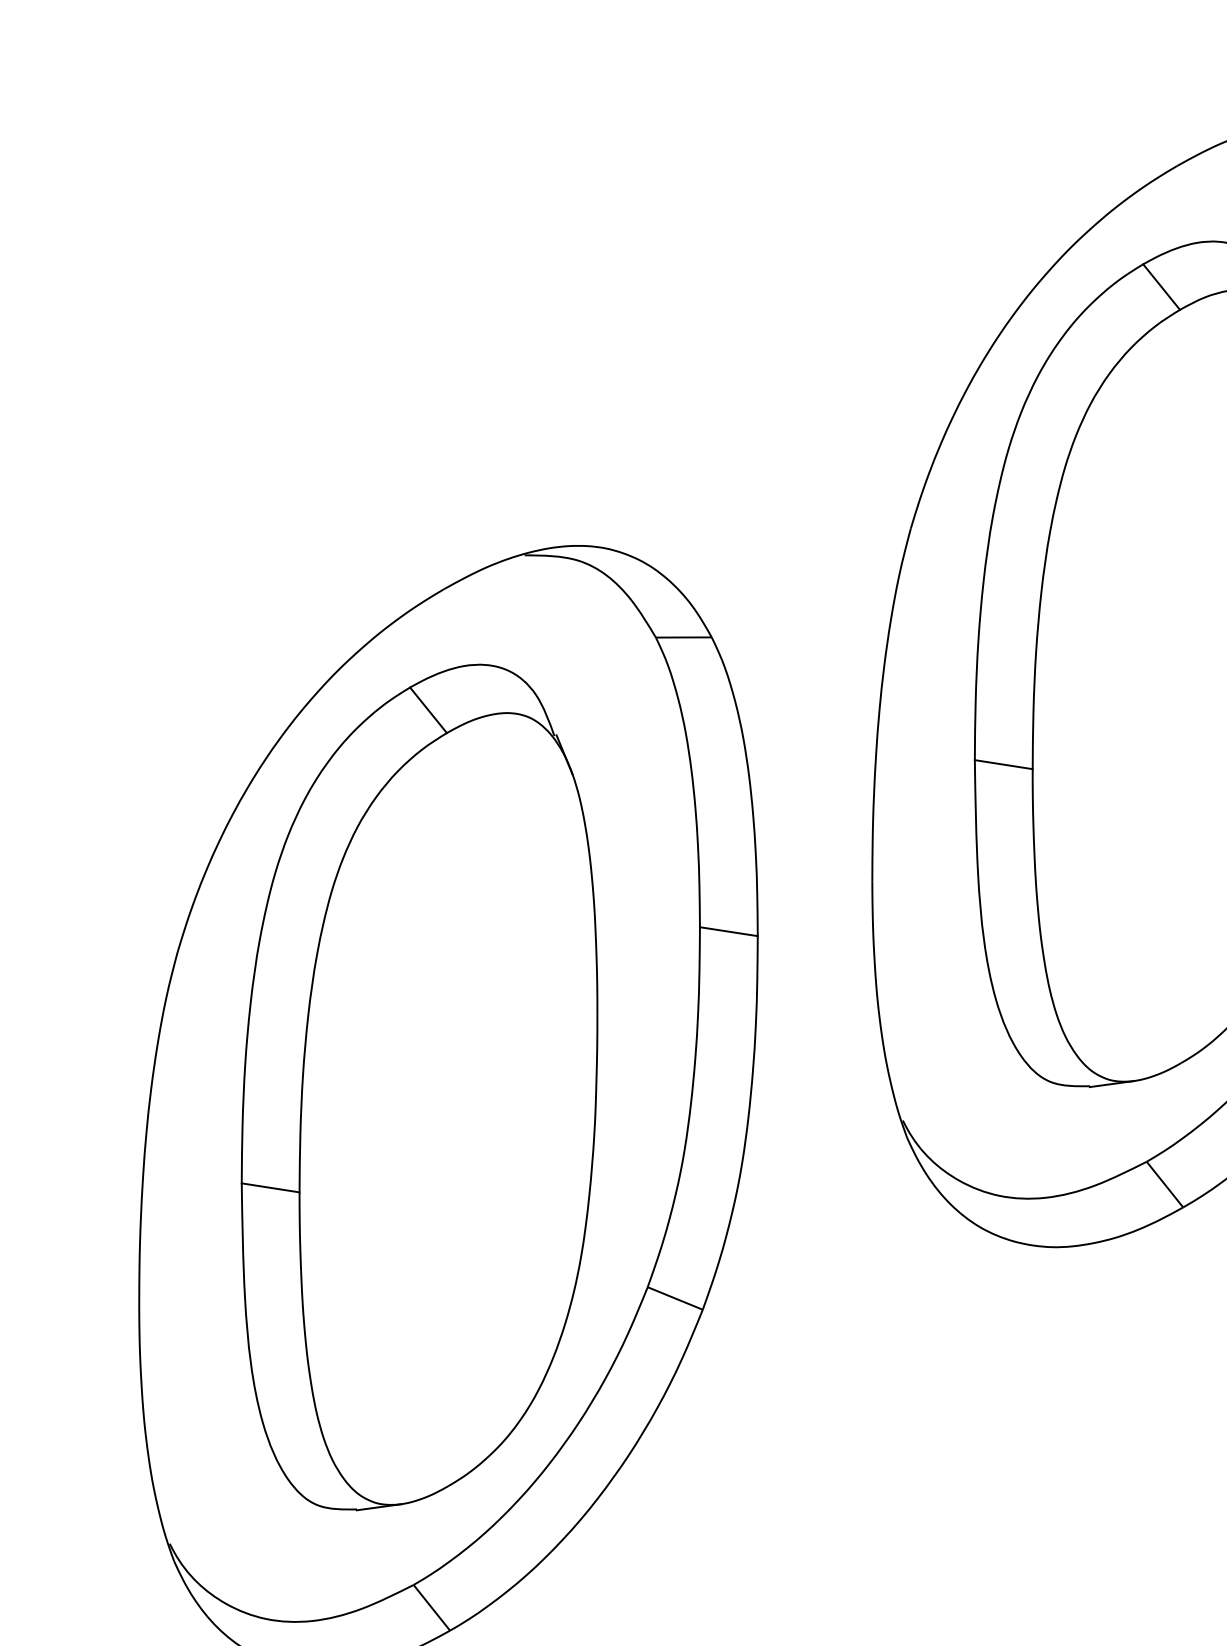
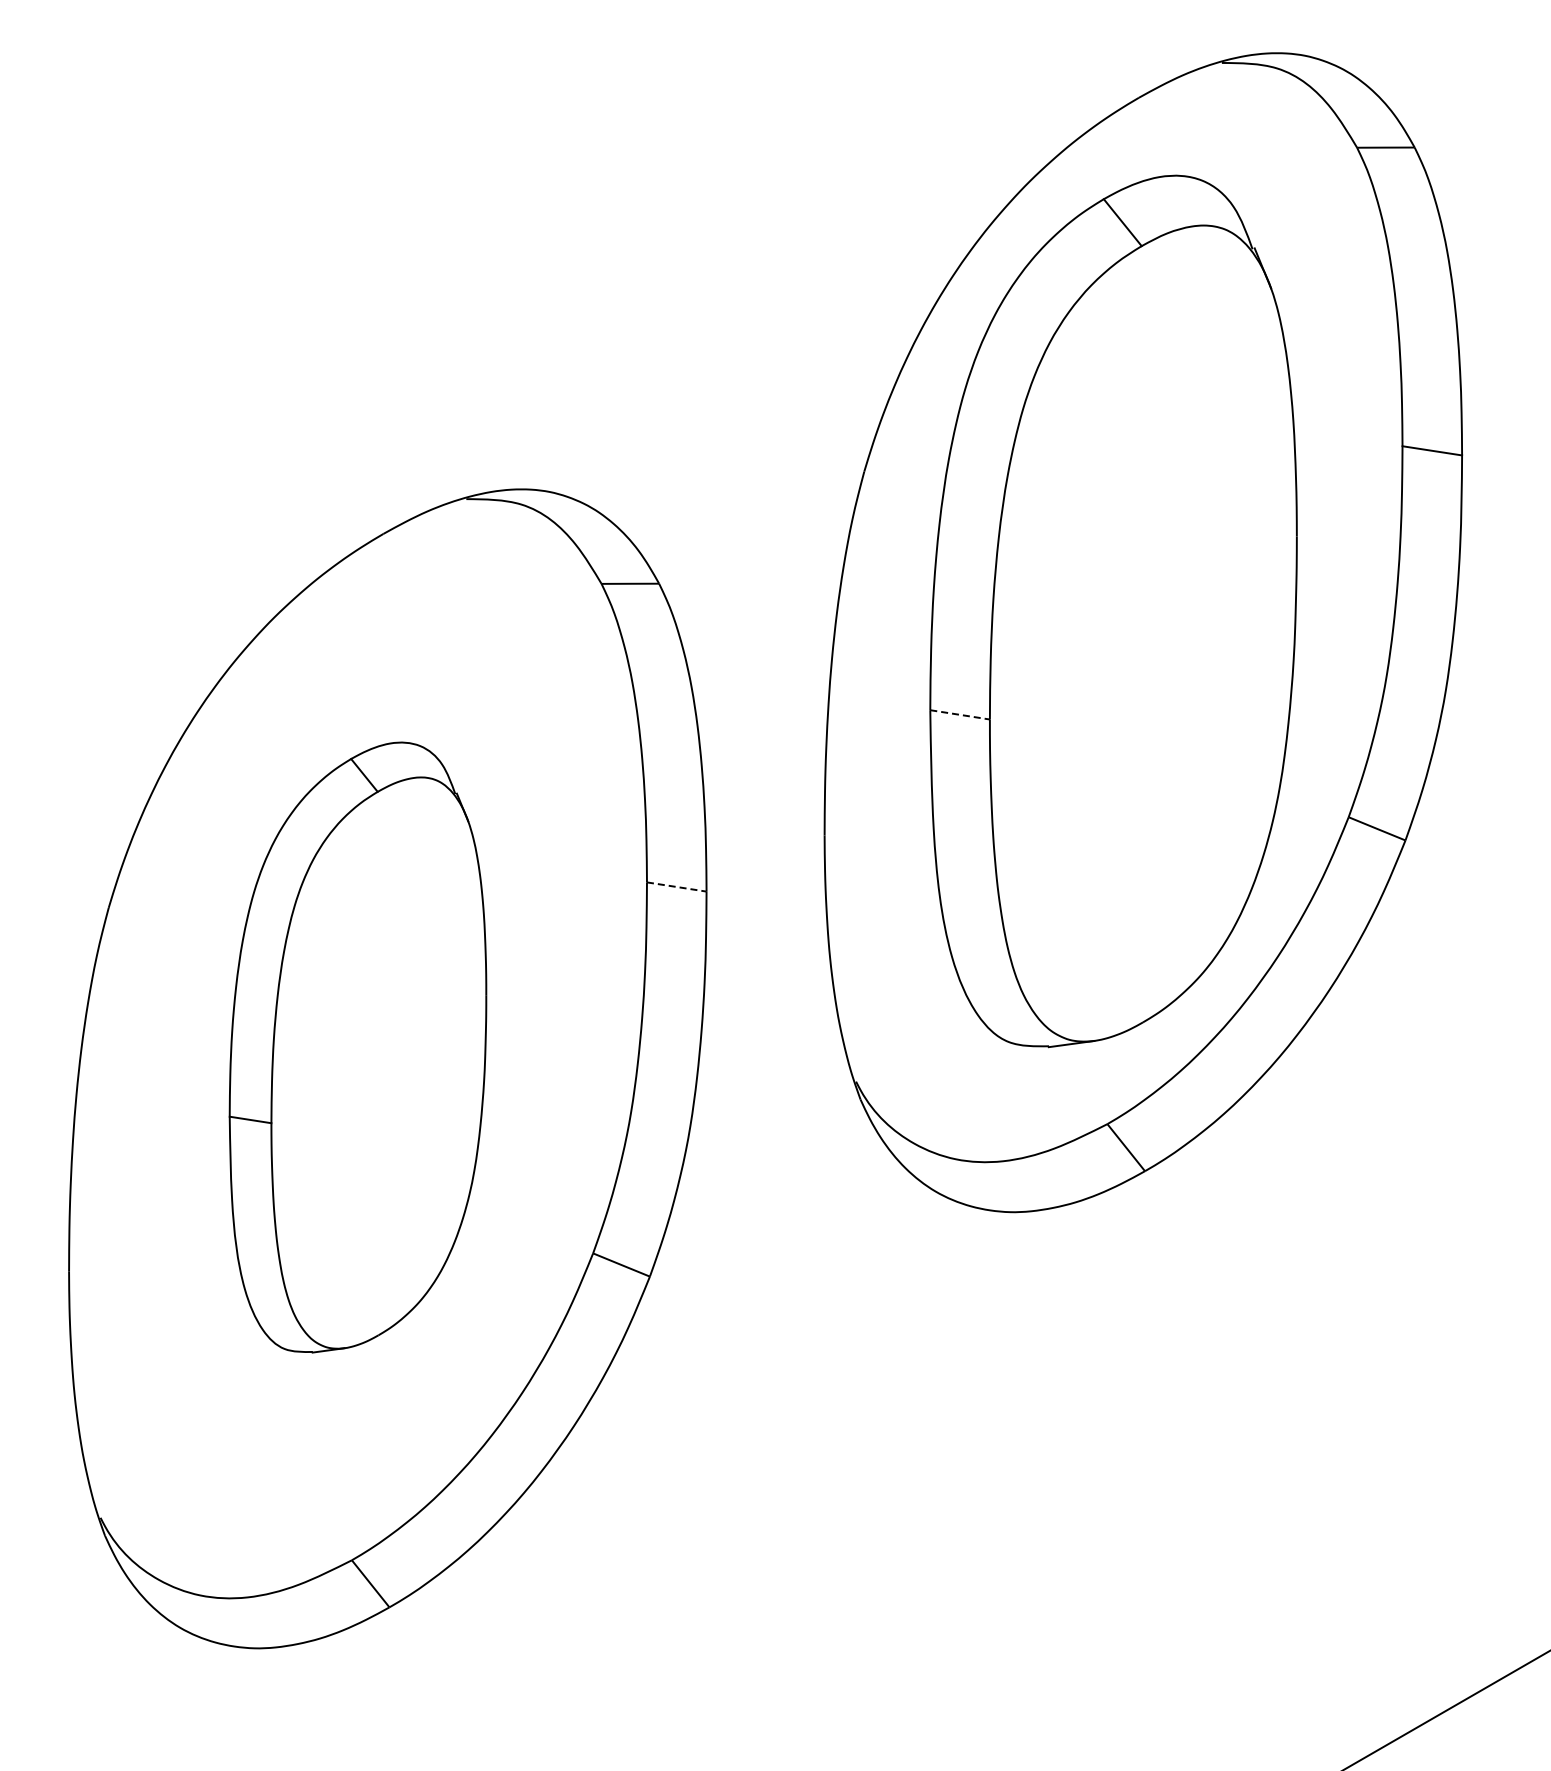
line: (1004, 764) -> (960, 714), solid -> dashed
line: (729, 932) -> (677, 887), solid -> dashed
part: (419, 1087) -> (357, 1047), size x0.7

